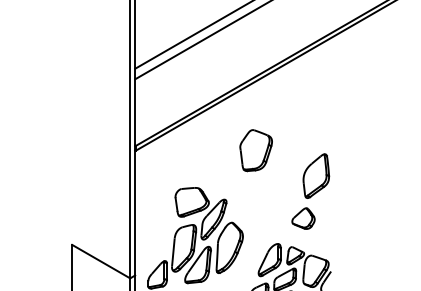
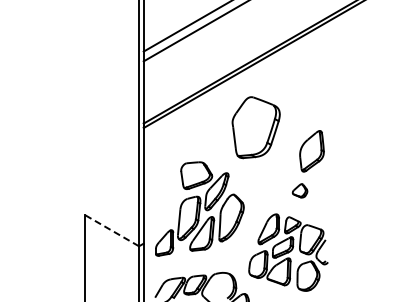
part: (255, 150) -> (255, 127), size x1.6
part: (302, 218) -> (299, 190), size x0.7
line: (100, 261) -> (111, 230), solid -> dashed

